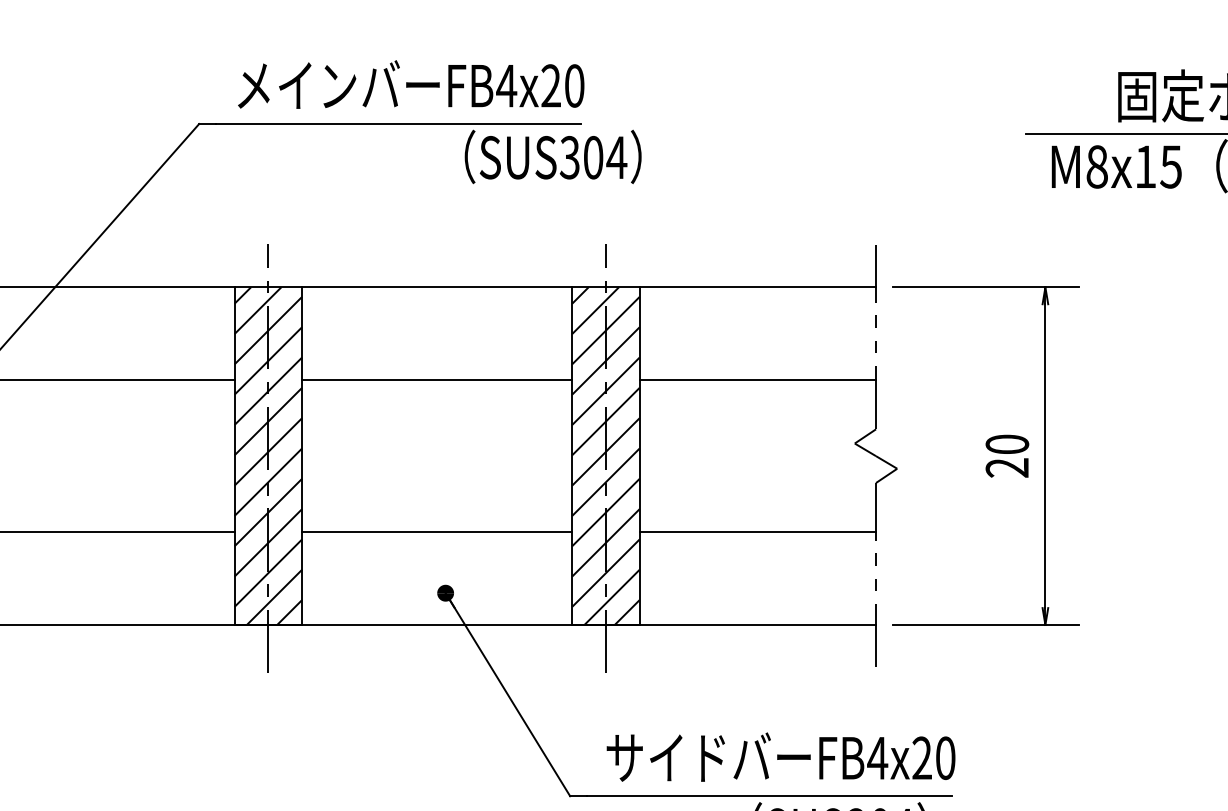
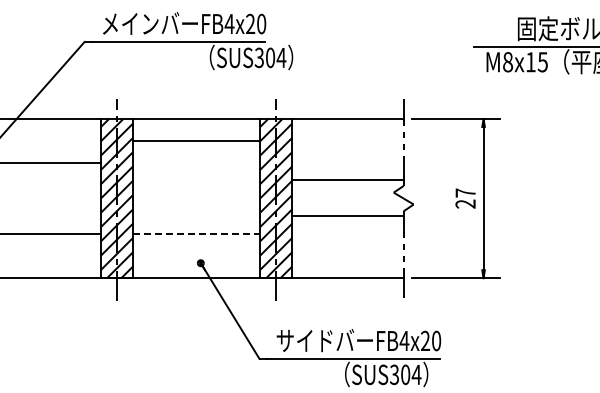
line: (436, 379) -> (196, 140), moved
line: (756, 379) -> (347, 179), moved
text: (1007, 443) -> (465, 192), 20 -> 27
line: (436, 532) -> (196, 234), solid -> dashed
line: (756, 532) -> (347, 216), moved

